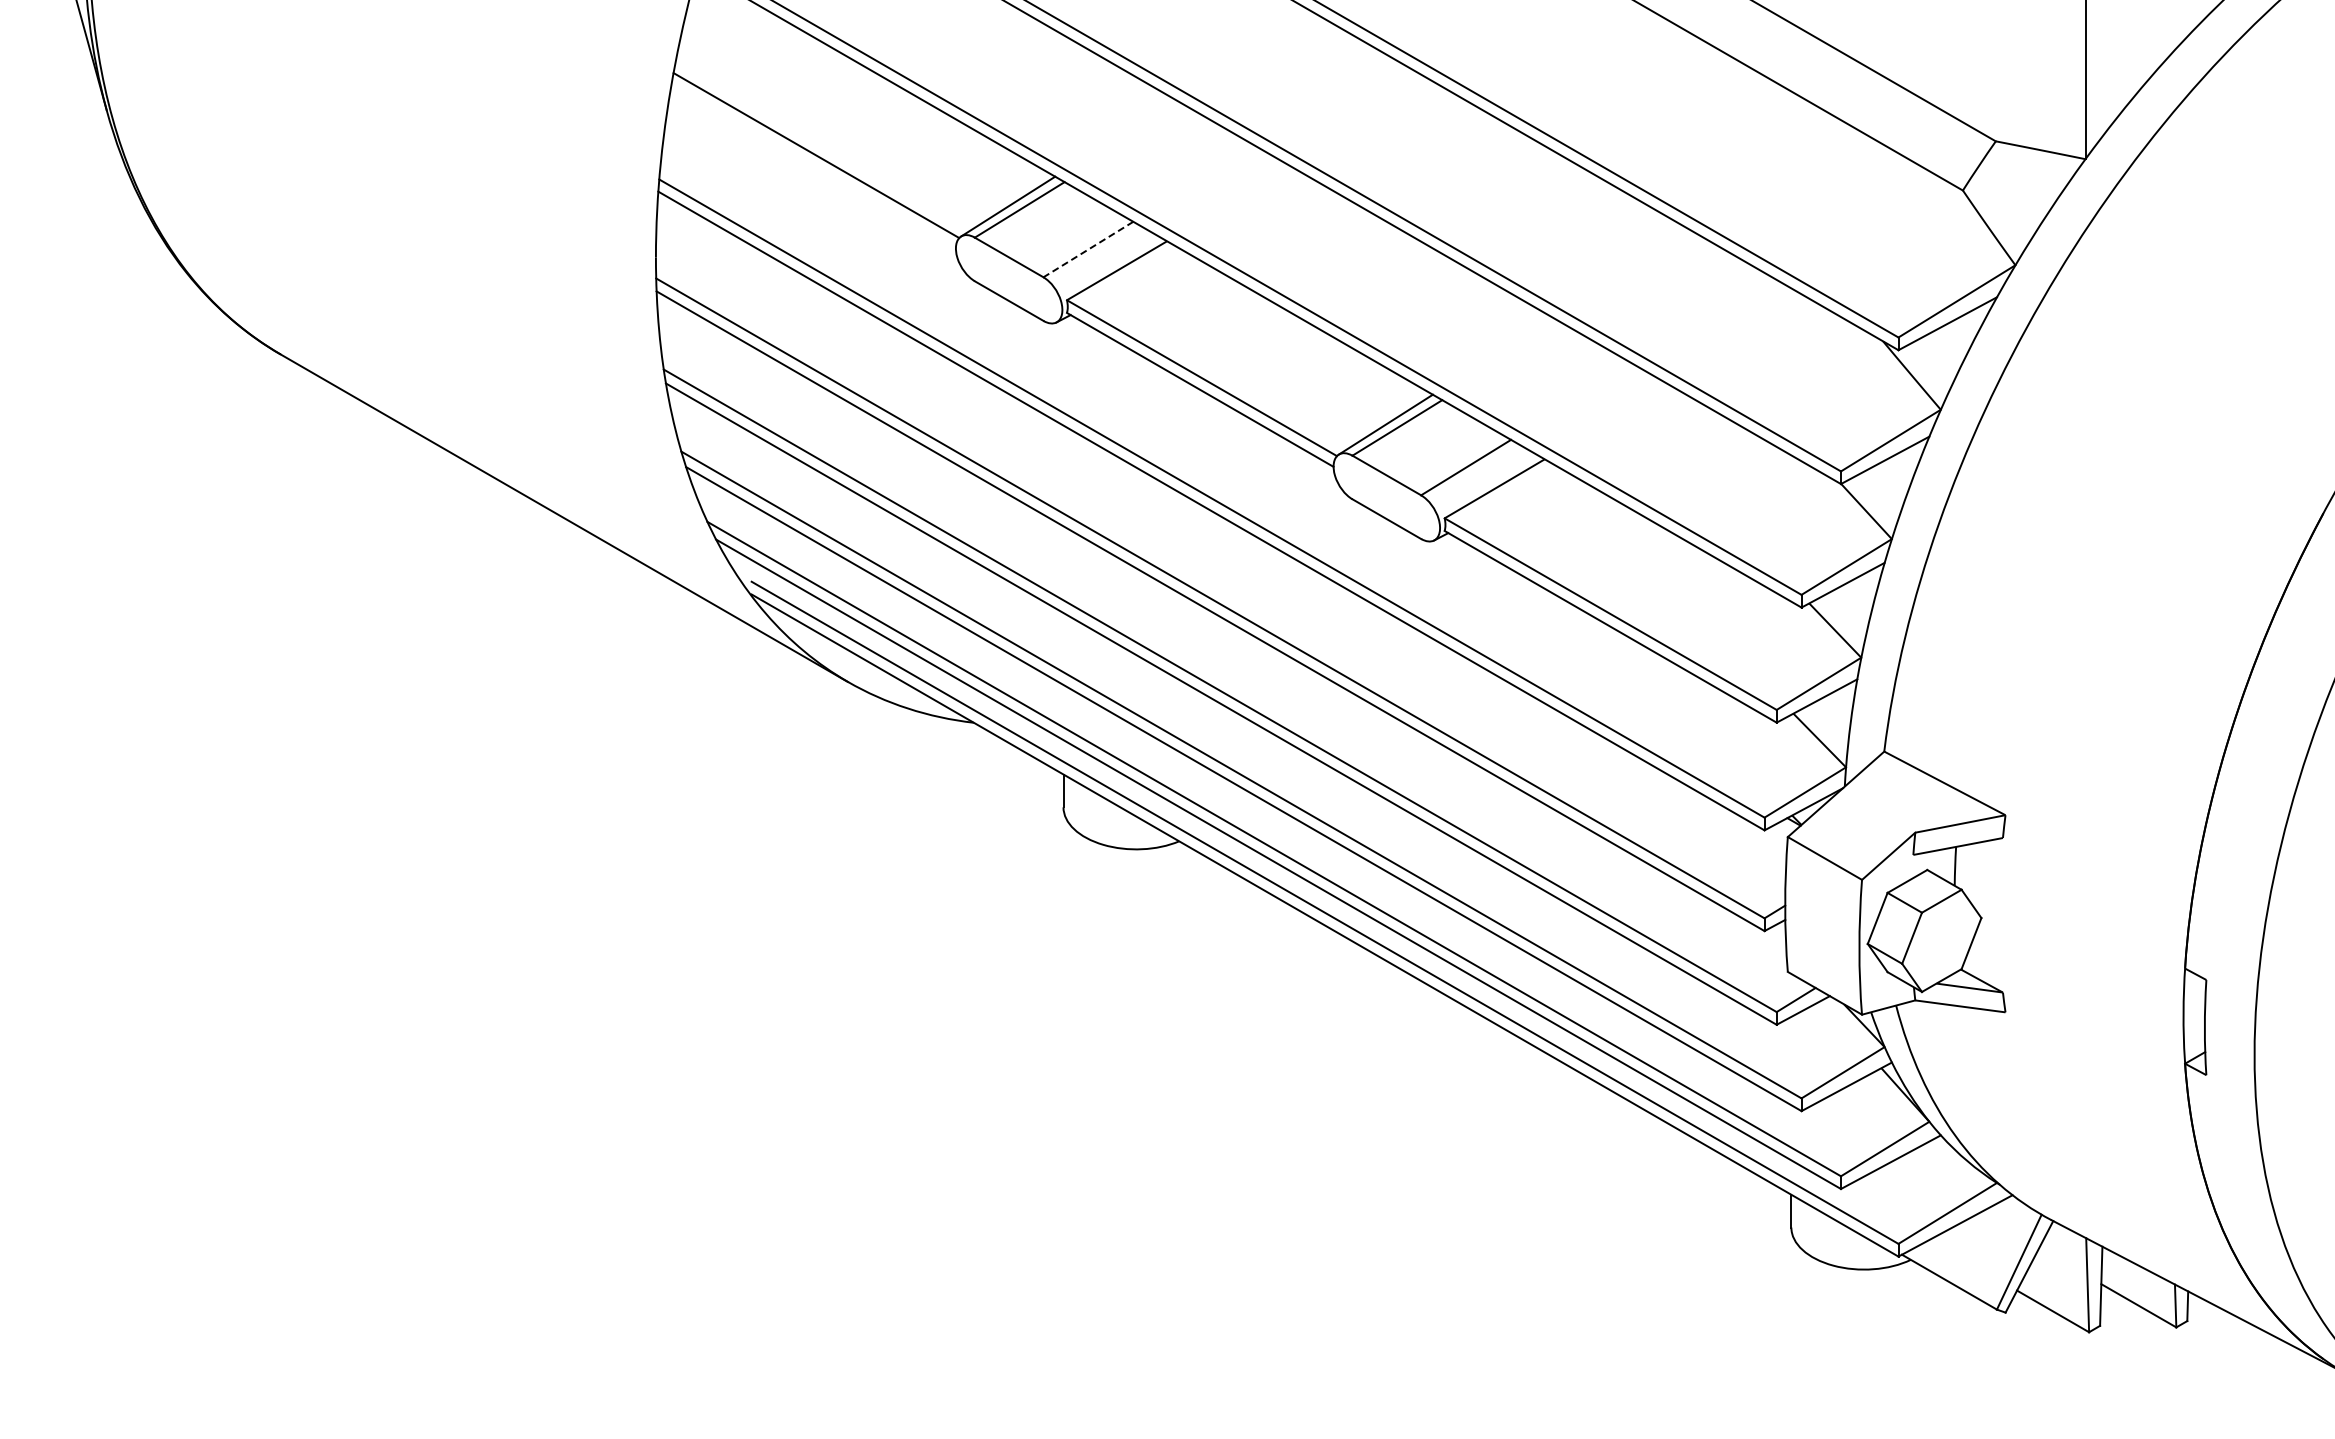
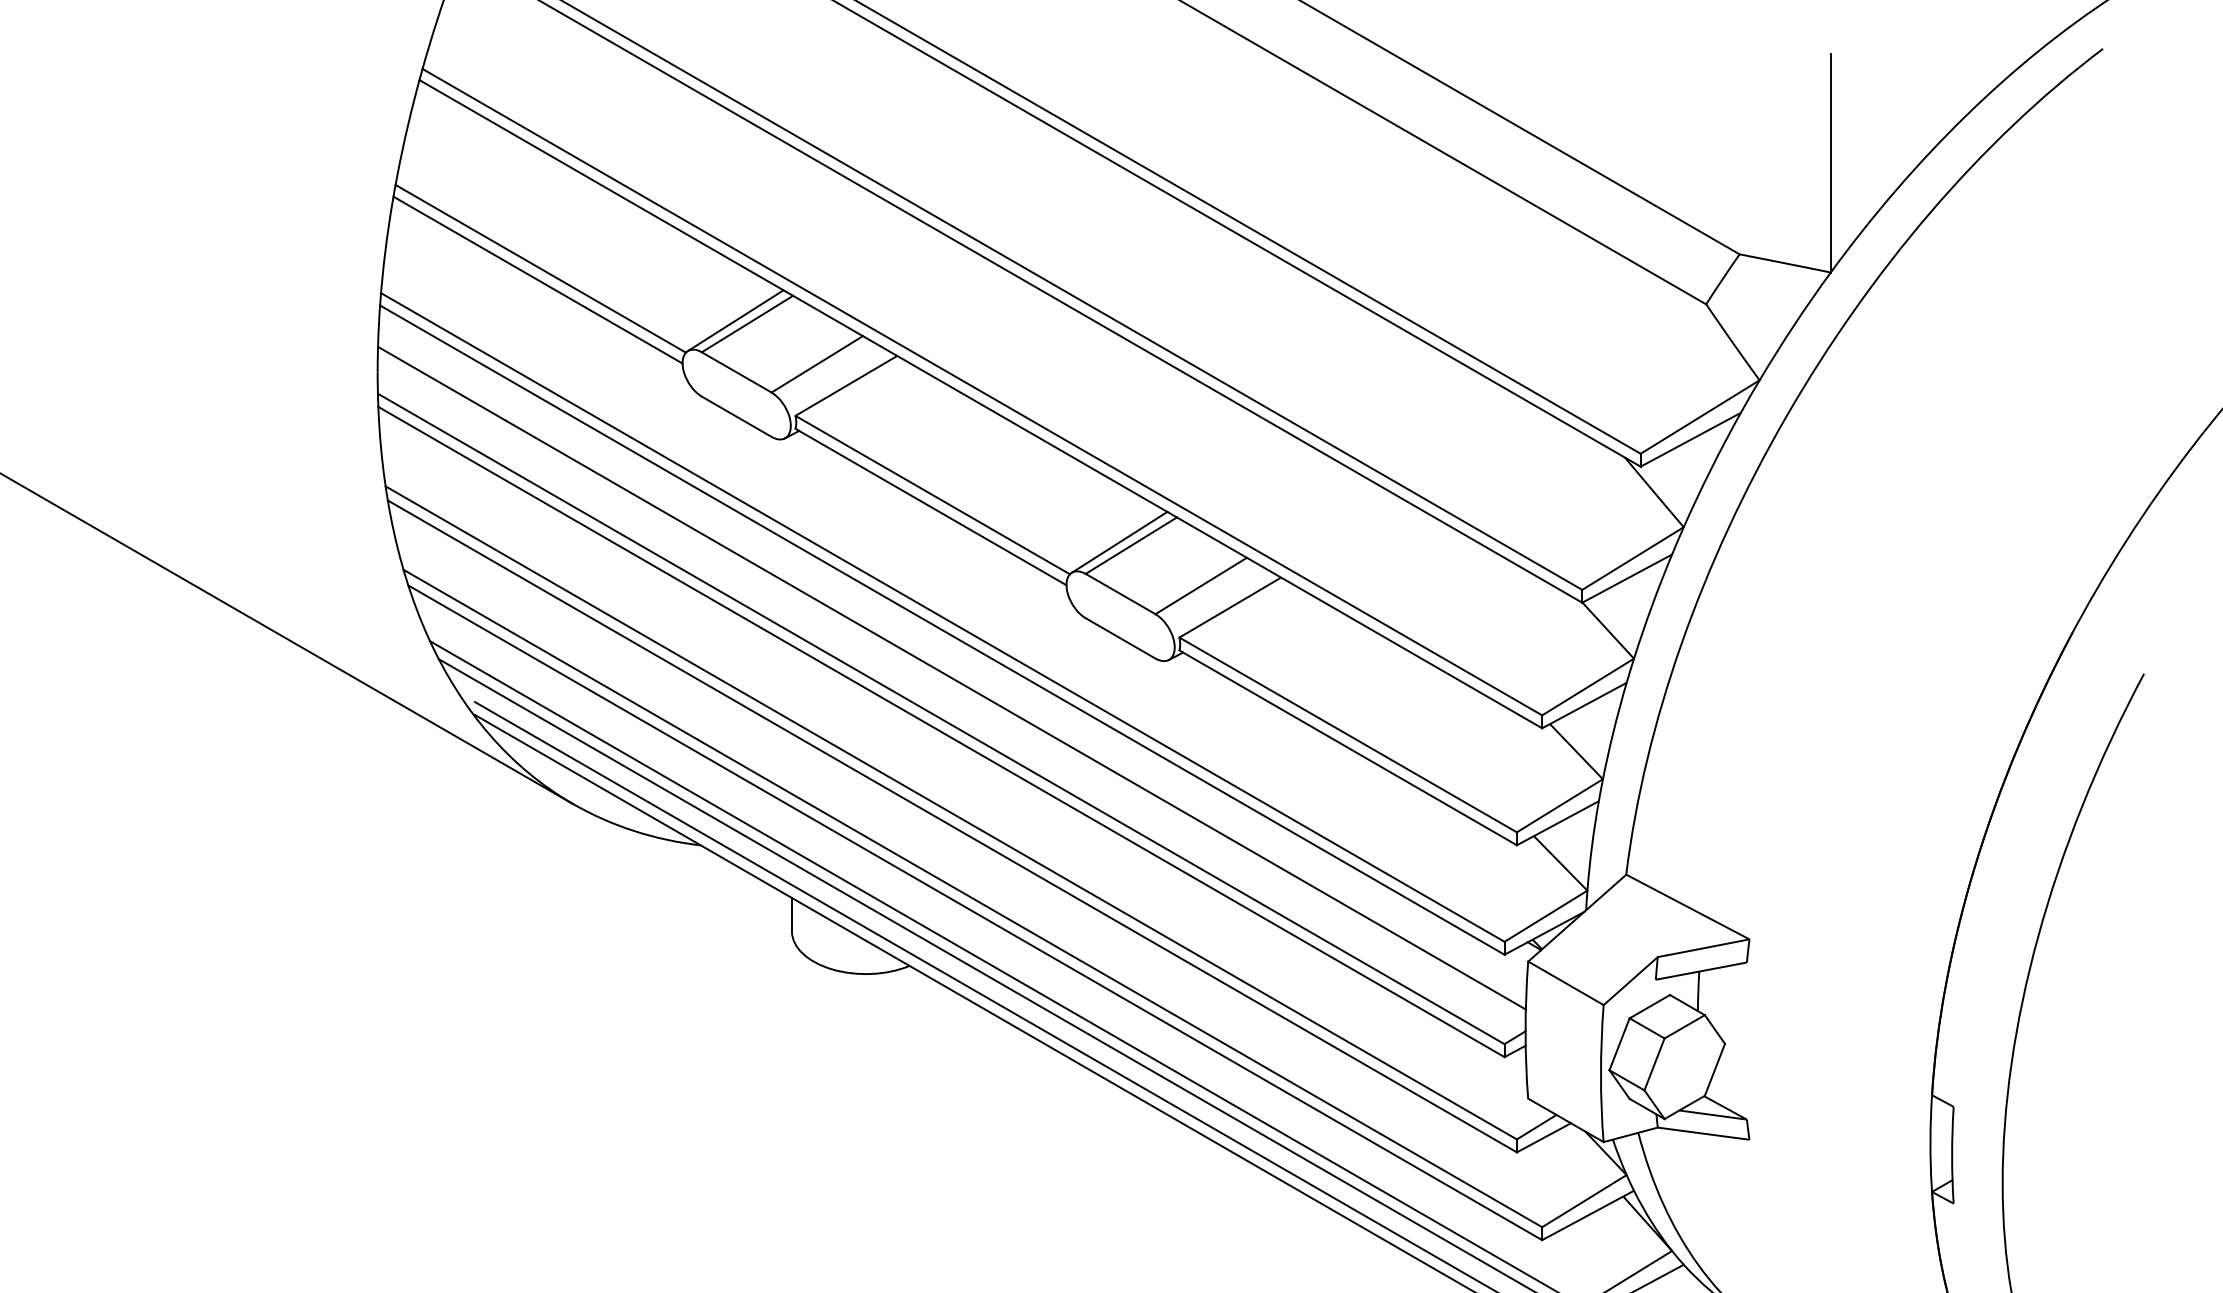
line: (813, 166) -> (537, 279), added
line: (1088, 249) -> (817, 364), dashed -> solid
line: (1220, 558) -> (951, 678), added

